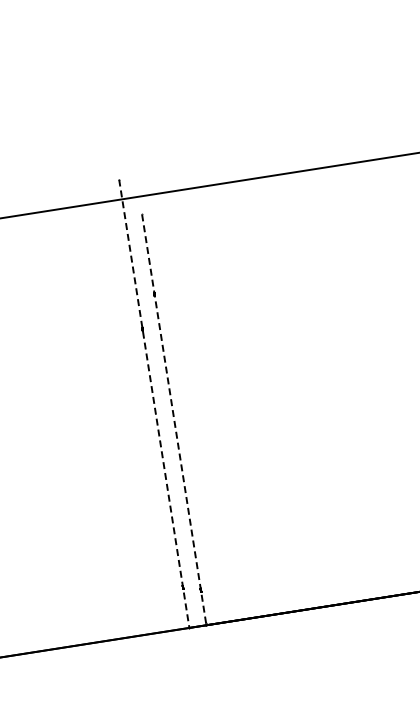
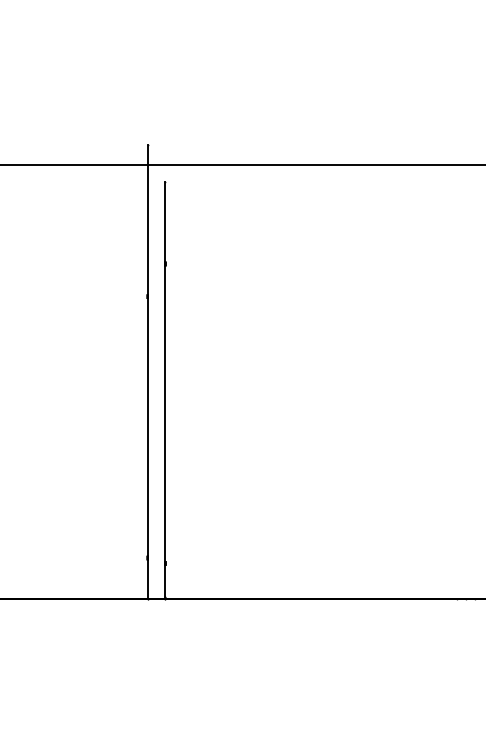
line: (153, 404) -> (147, 372), dashed -> solid
line: (174, 418) -> (165, 389), dashed -> solid

